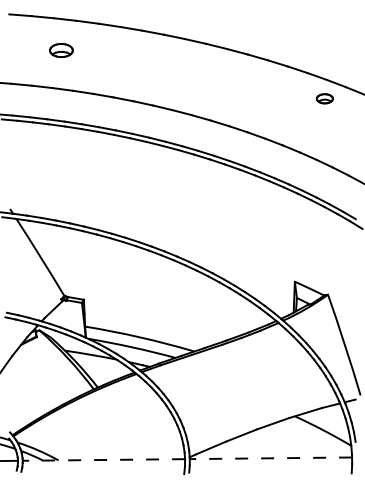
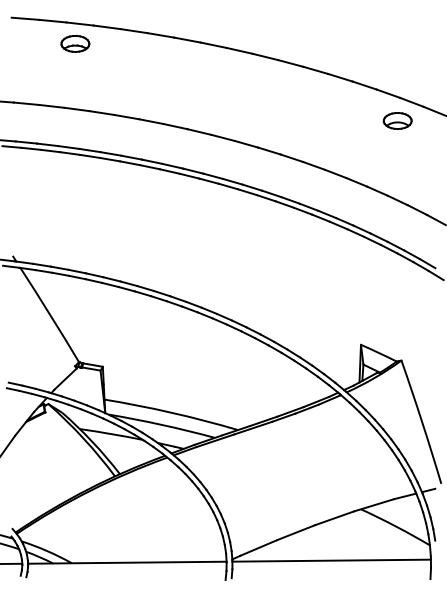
part: (61, 50) -> (75, 43), moved
part: (324, 98) -> (397, 120), size x1.43
line: (270, 458) -> (331, 560), dashed -> solid
line: (103, 459) -> (126, 562), dashed -> solid

